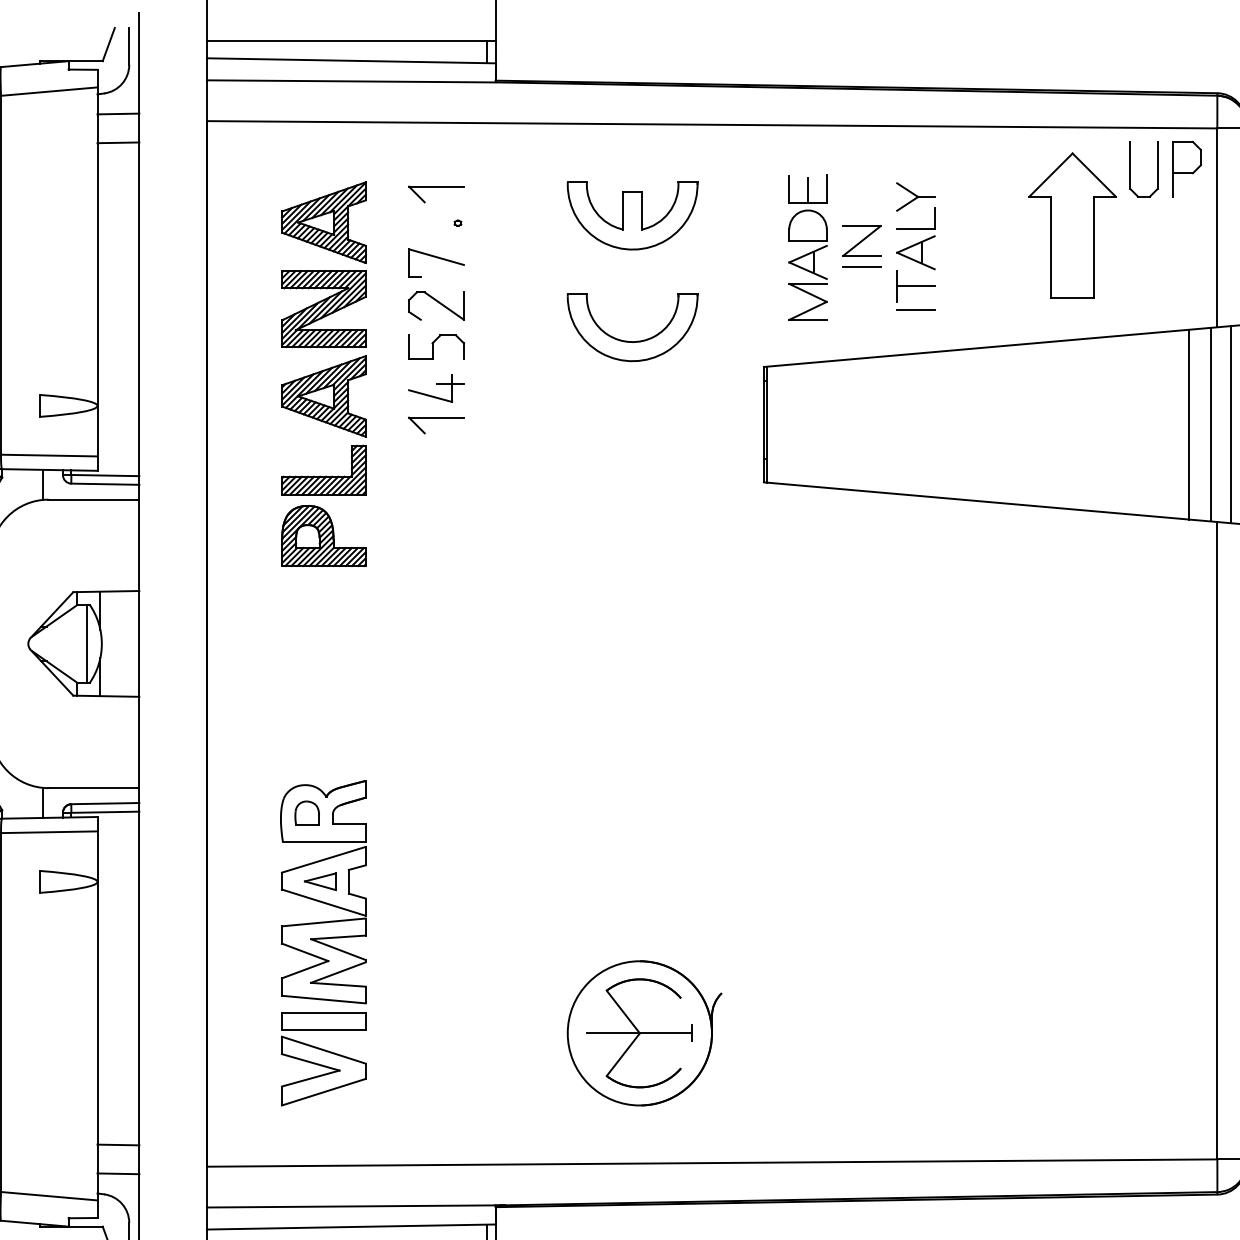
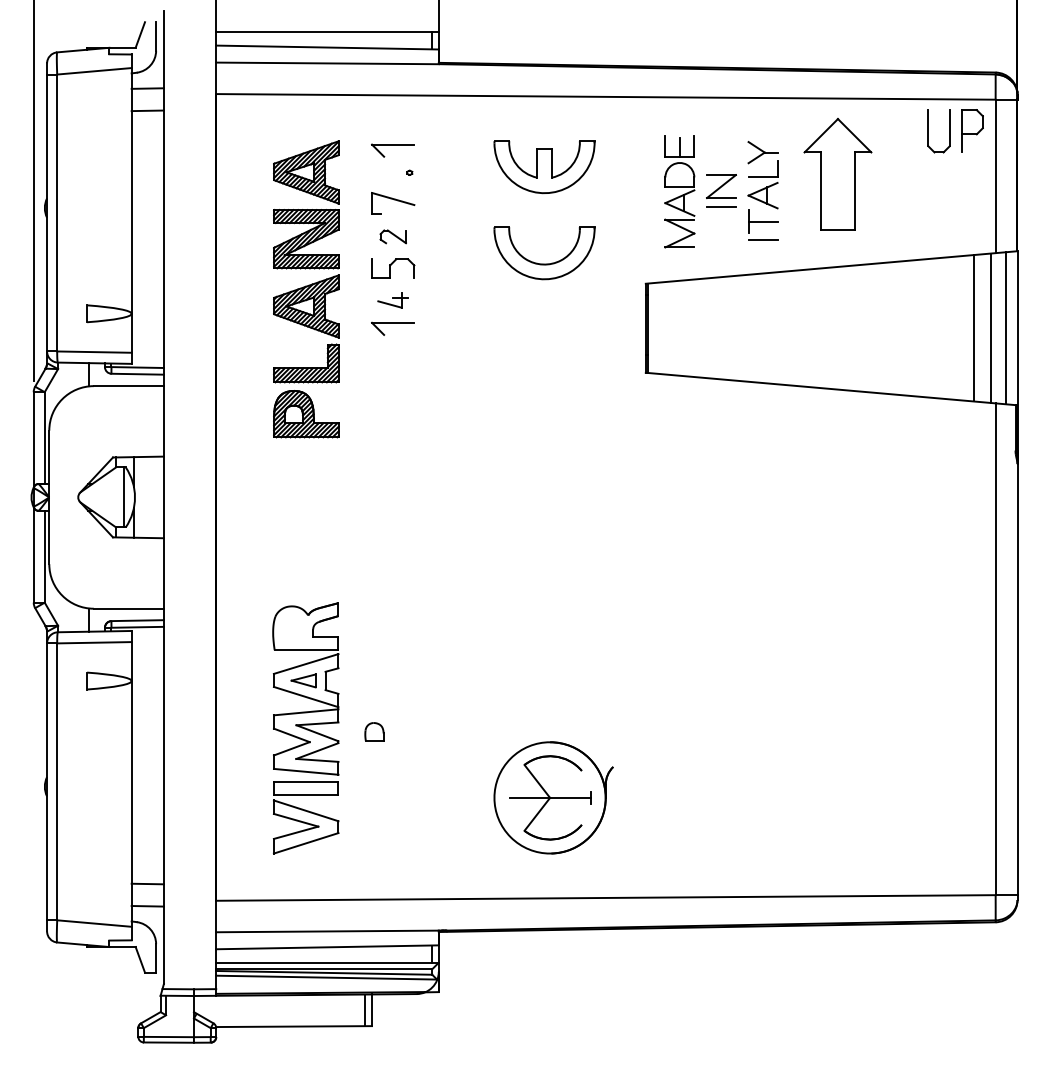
part: (1071, 225) -> (837, 174), moved
part: (436, 305) -> (393, 236), size x0.6
part: (435, 388) -> (392, 300), size x0.7
part: (307, 812) -> (374, 731), moved

